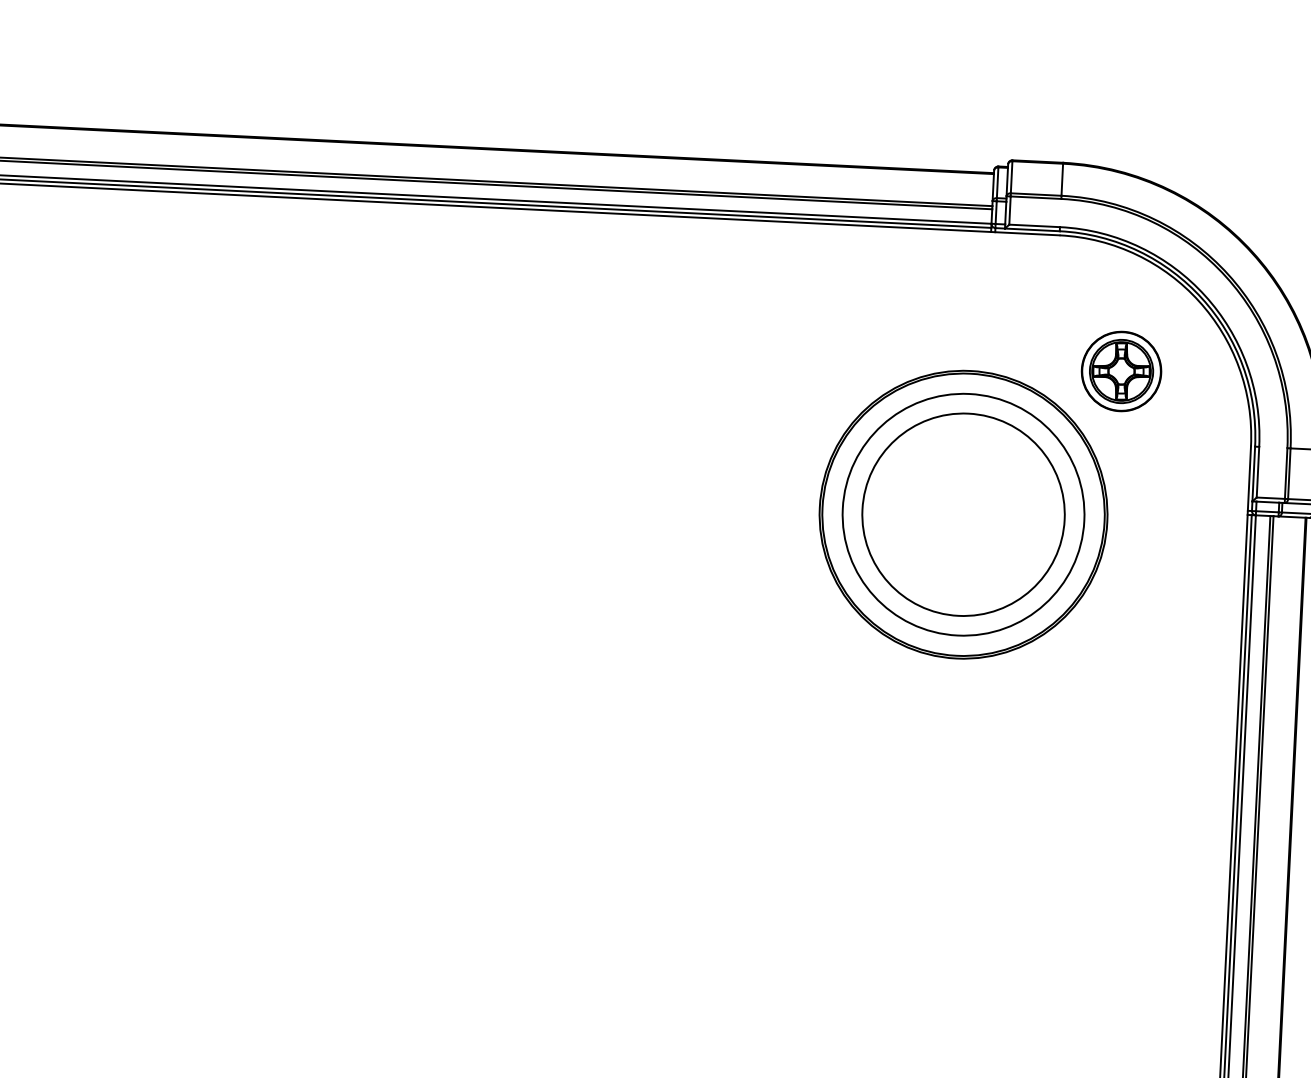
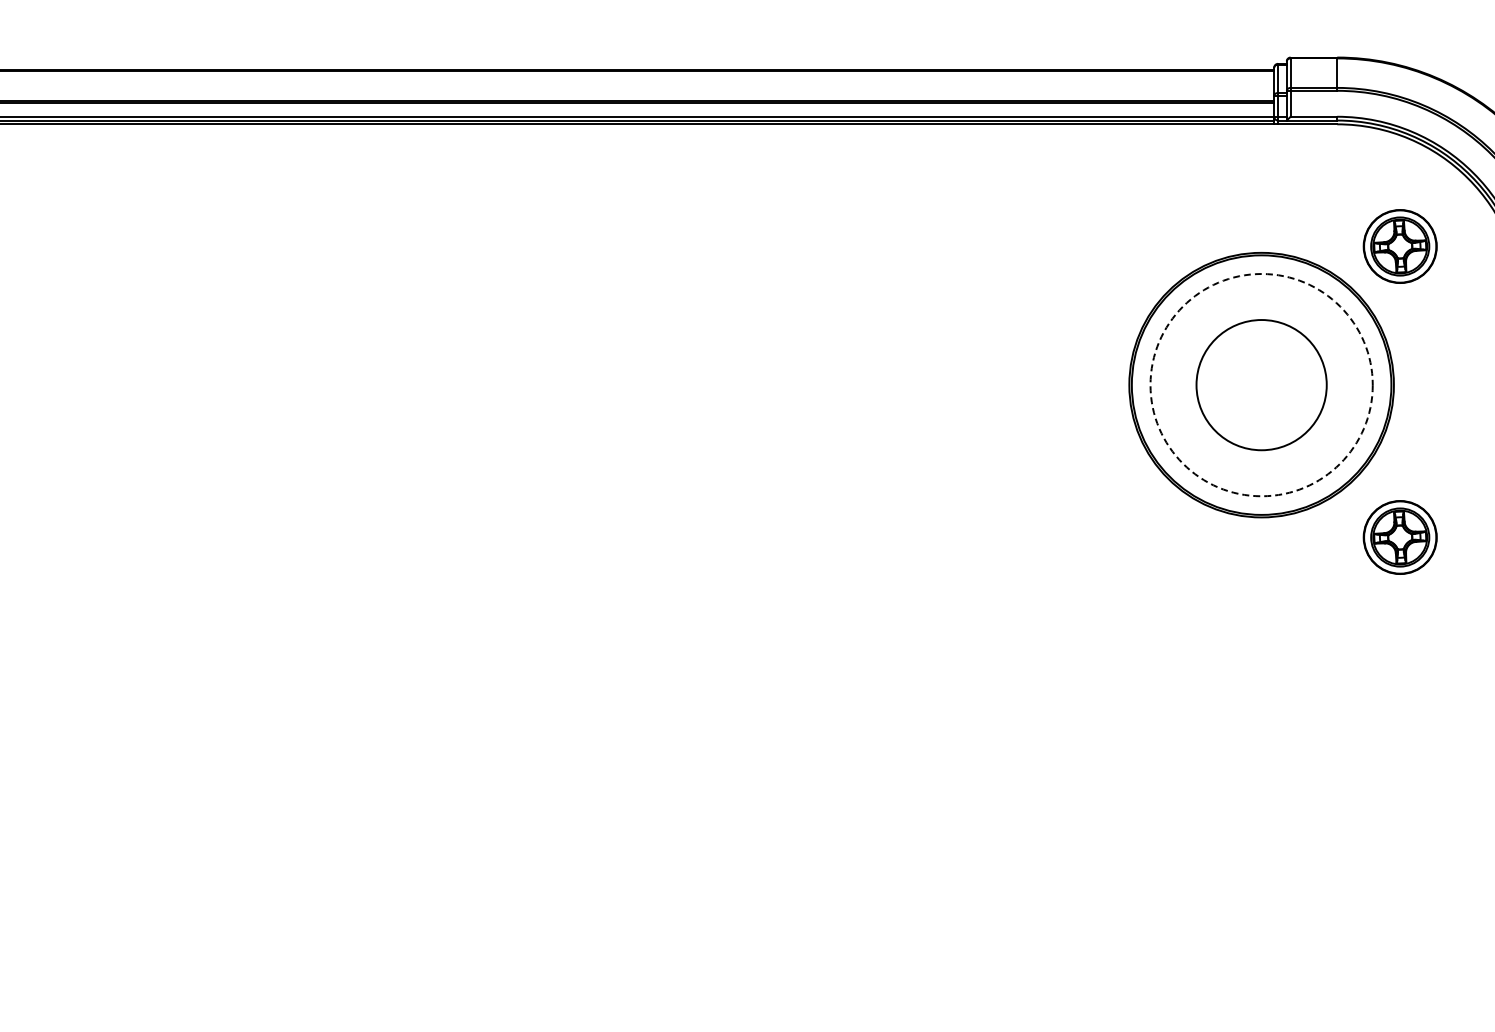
circle: (963, 515) -> (1261, 385), size x0.7
circle: (963, 515) -> (1261, 385), solid -> dashed
part: (1105, 687) -> (1399, 537), added

